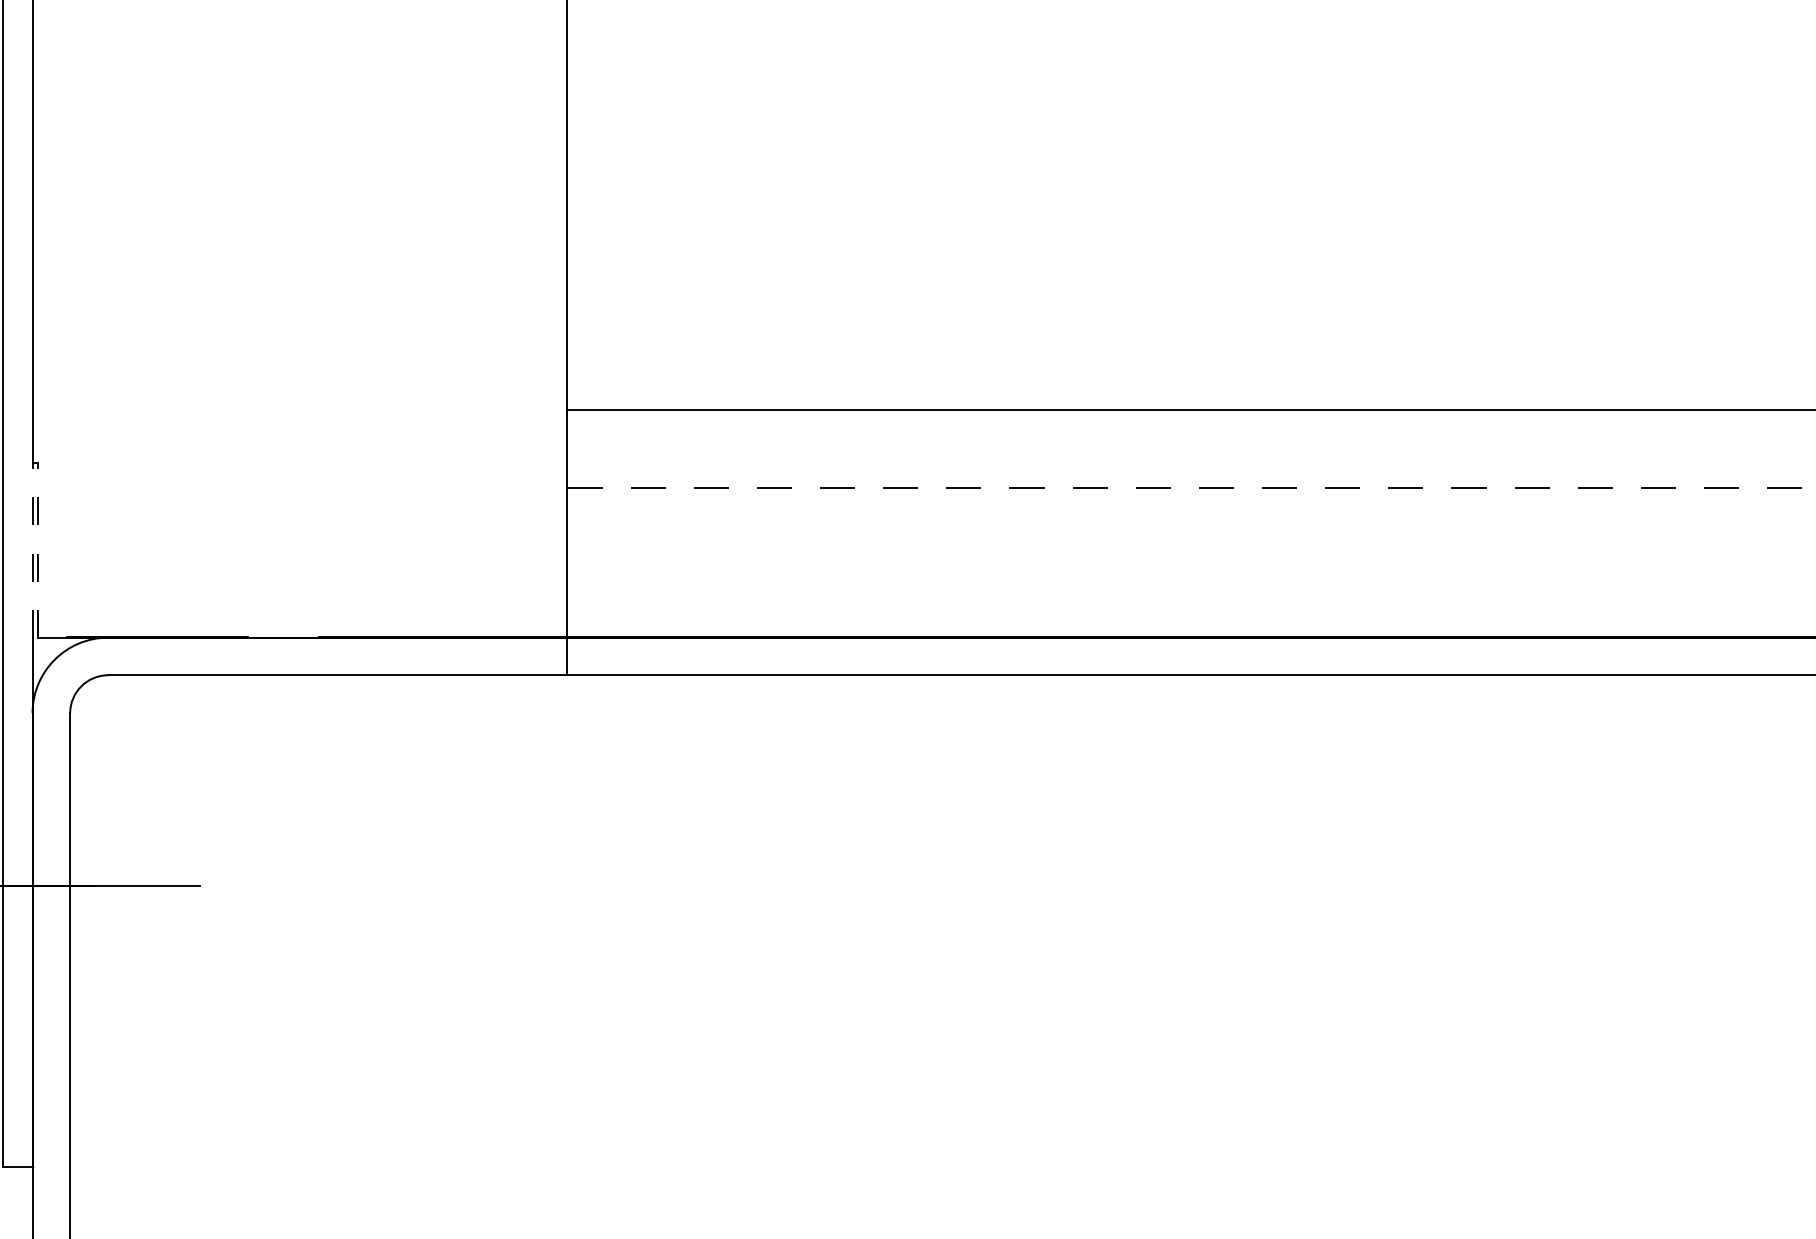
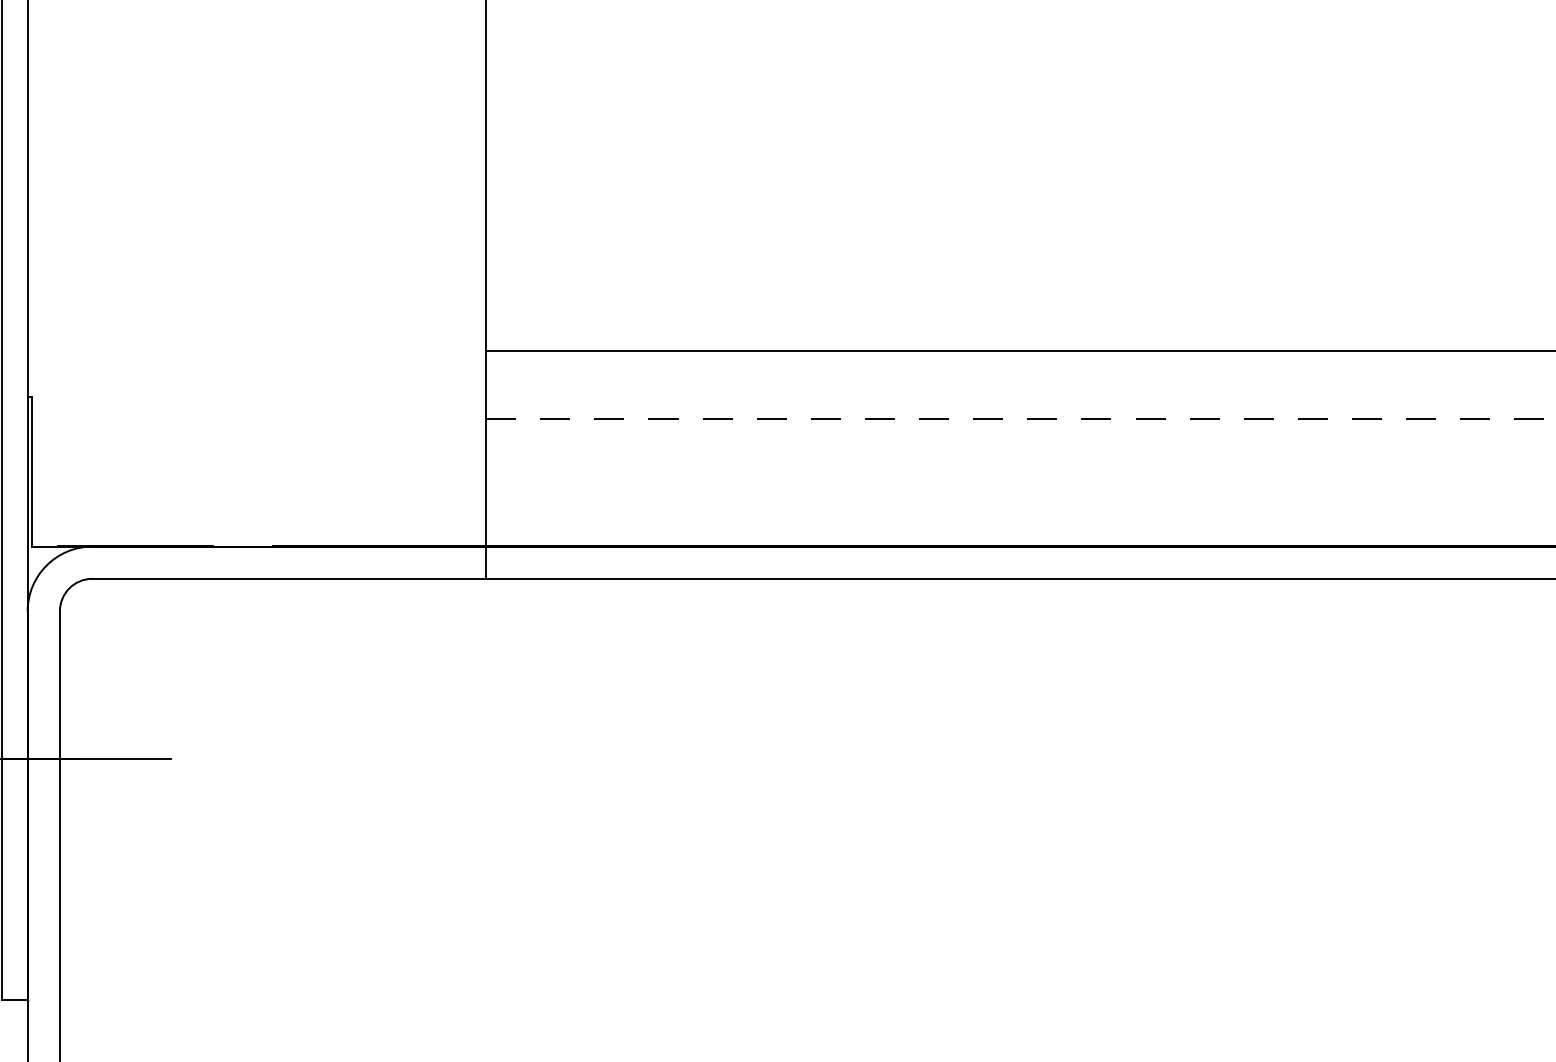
line: (32, 549) -> (27, 471), dashed -> solid
line: (38, 549) -> (32, 471), dashed -> solid

